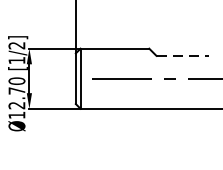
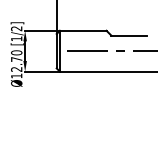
line: (183, 55) -> (129, 35), dashed -> solid

